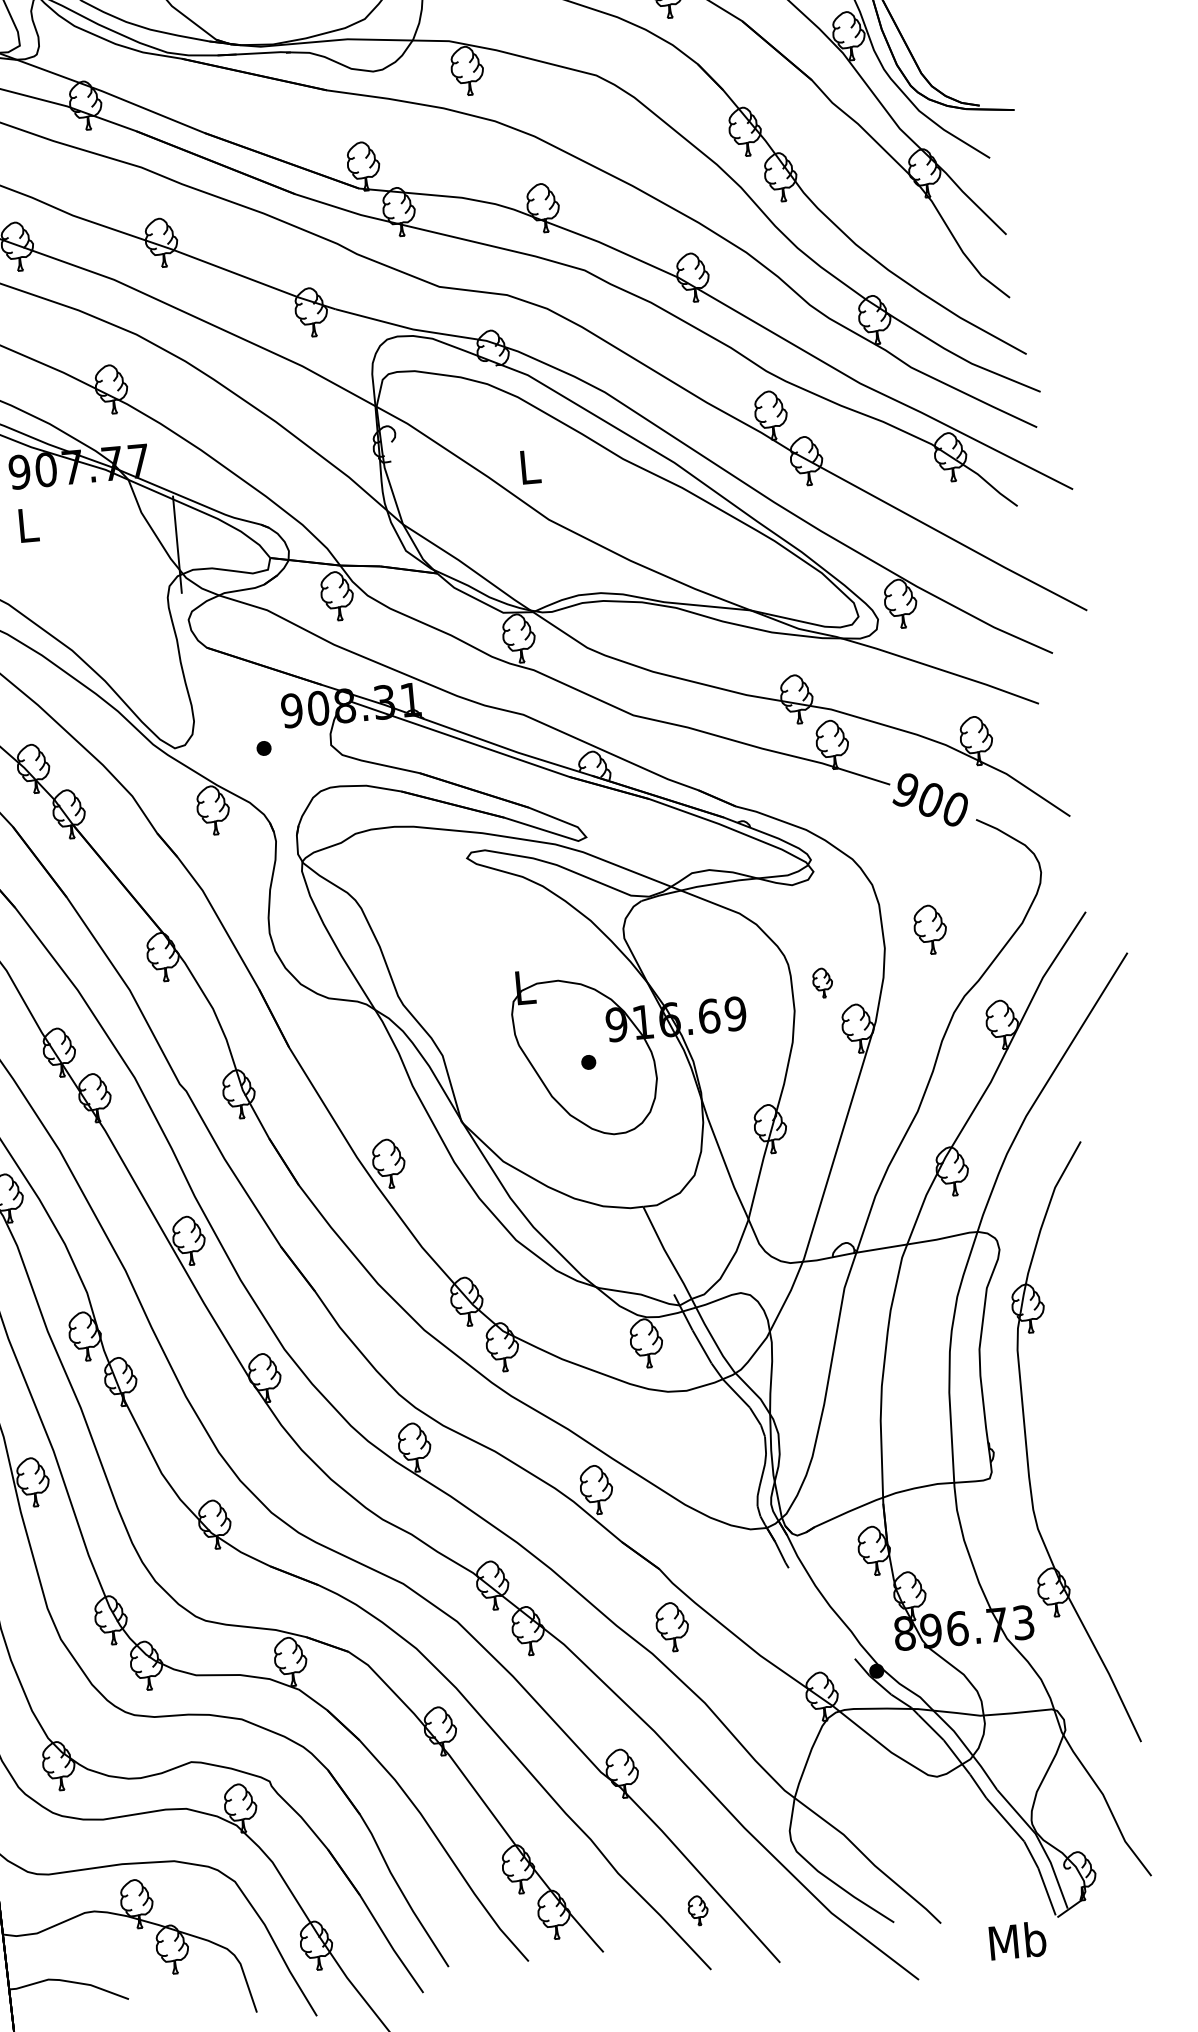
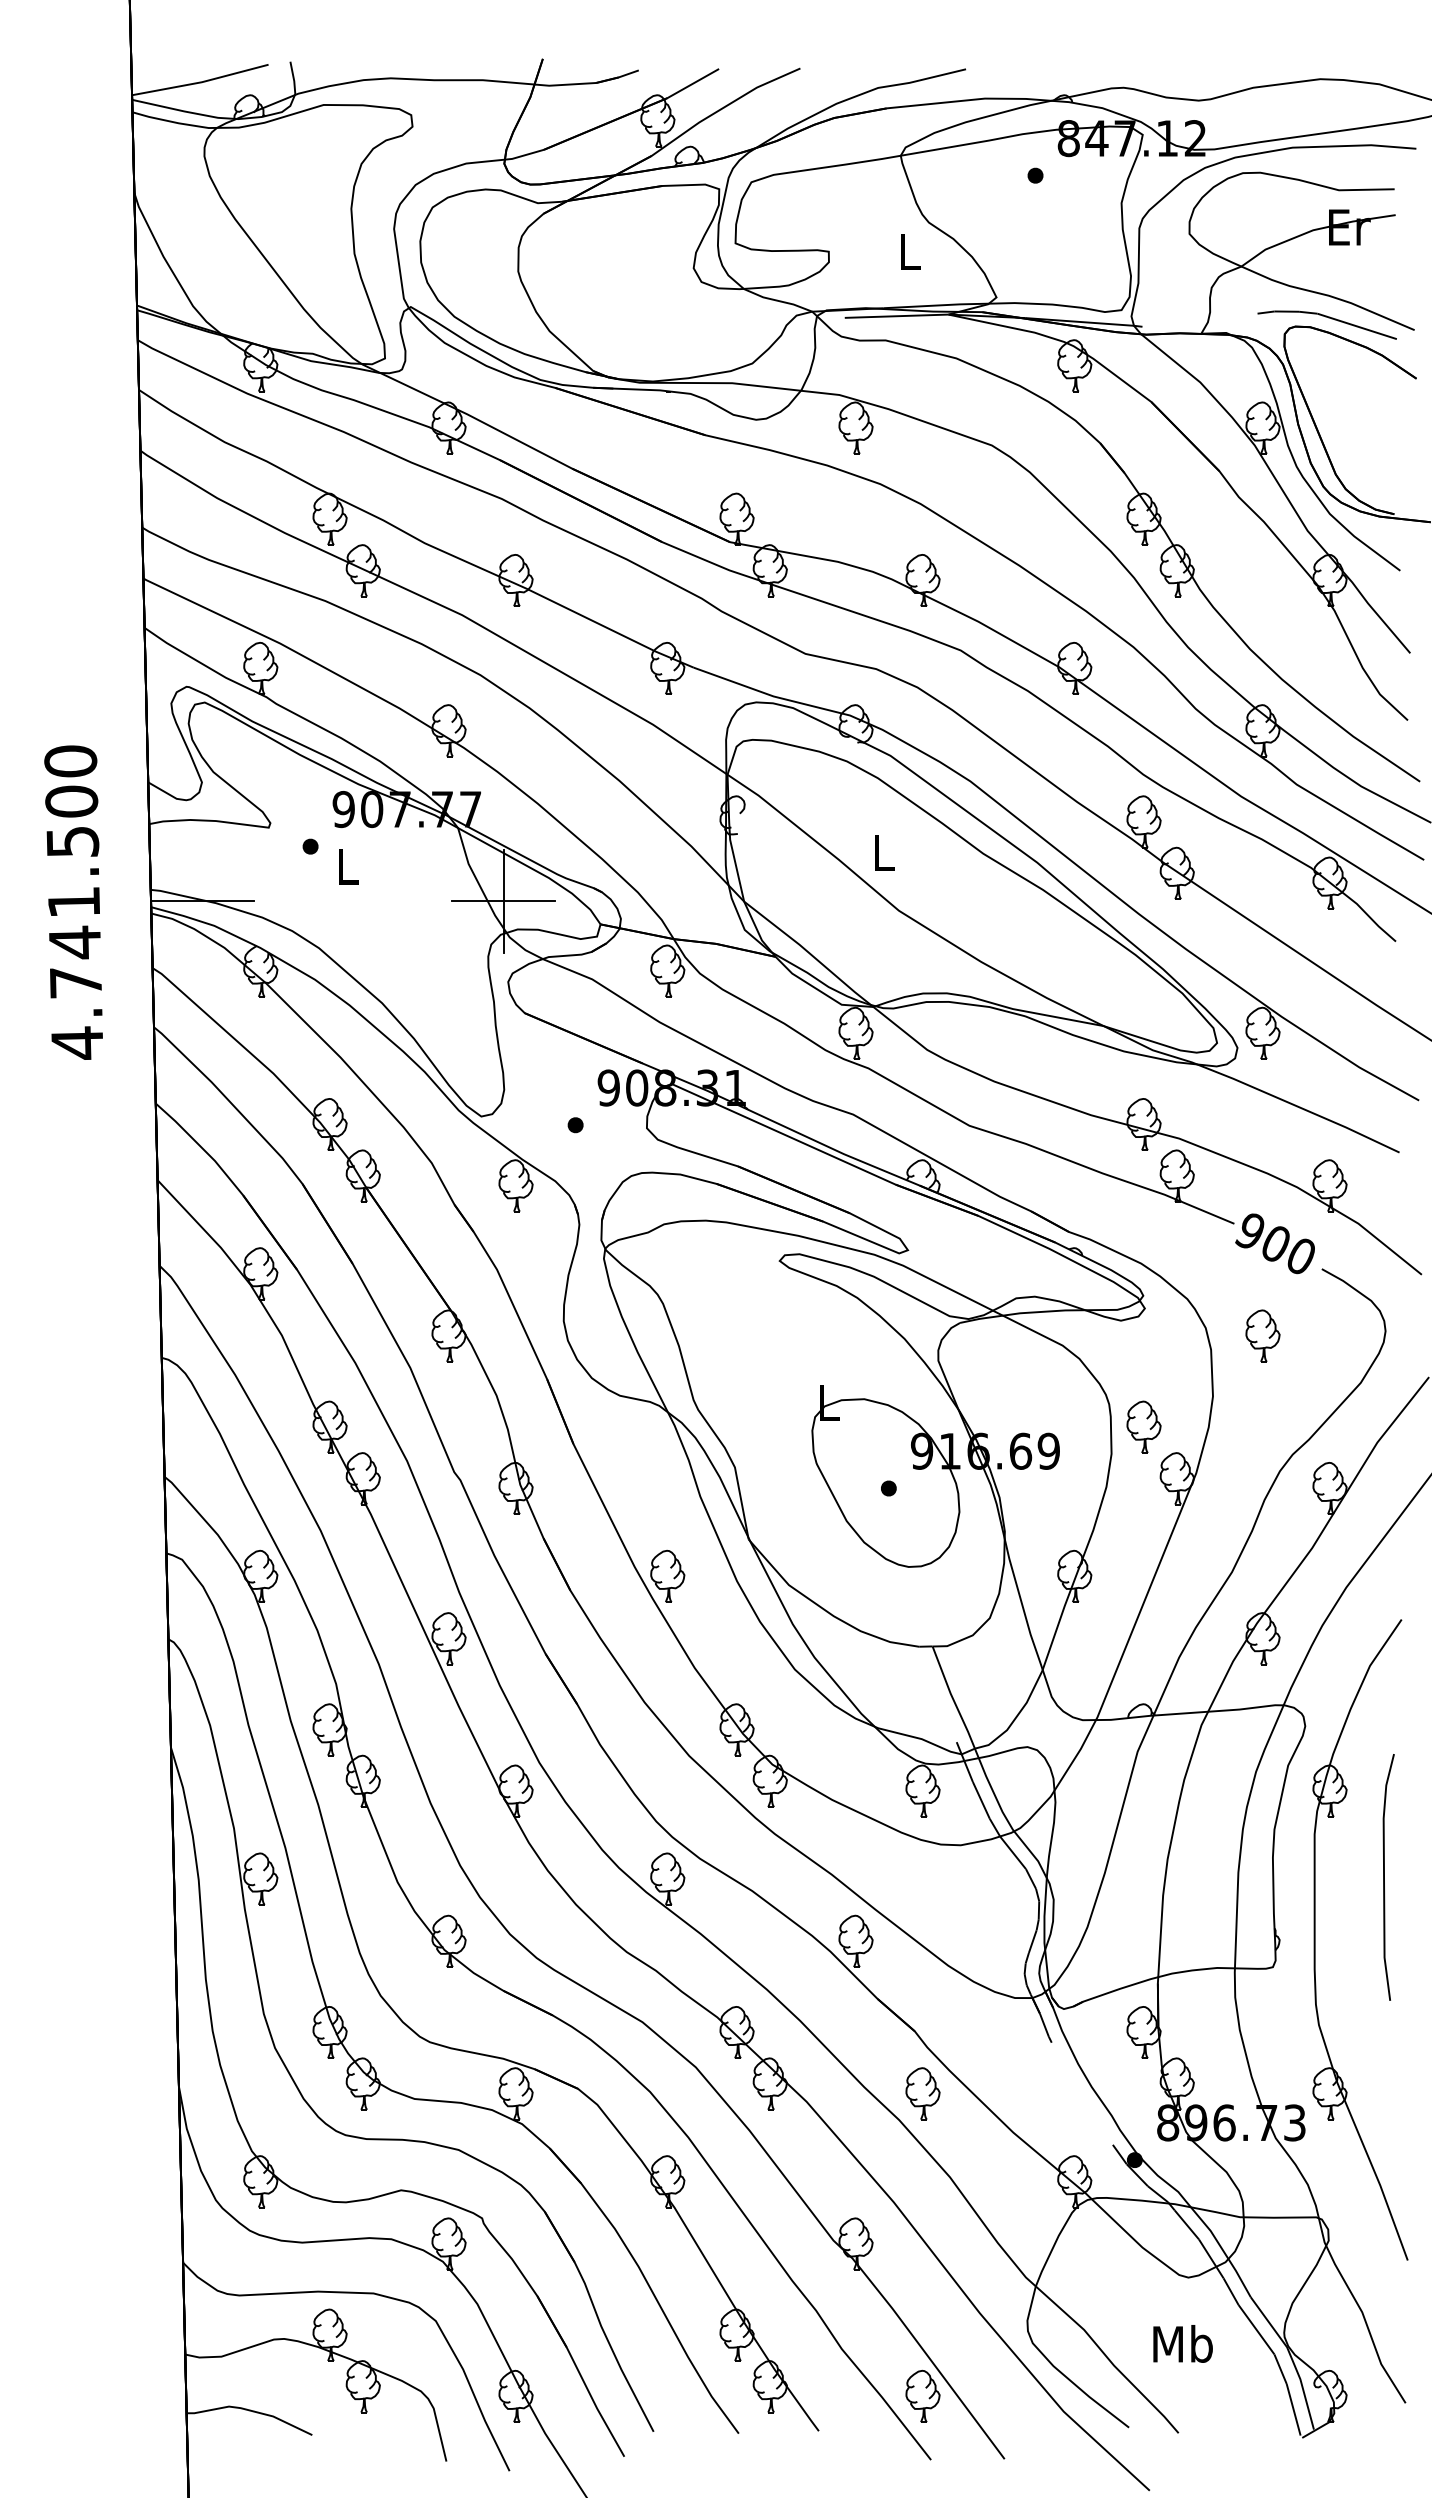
line: (177, 544) -> (503, 901), added
part: (929, 929) -> (1262, 1335), moved
part: (822, 982) -> (1143, 1426), size x1.67
line: (1086, 1384) -> (1384, 1877), added
part: (697, 1910) -> (922, 2395), size x1.67
text: (1017, 1940) -> (1182, 2343), moved

